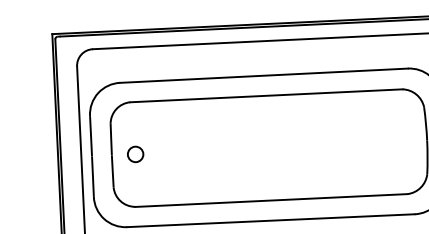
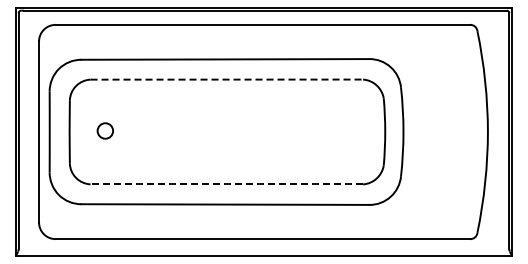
line: (267, 95) -> (227, 79), solid -> dashed
circle: (134, 153) -> (104, 130), moved
line: (271, 200) -> (226, 184), solid -> dashed

